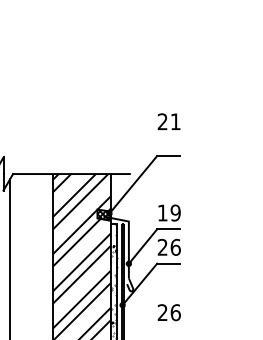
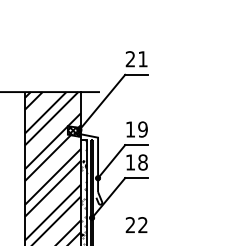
text: (168, 121) -> (136, 58), moved
text: (168, 246) -> (136, 161), 26 -> 18
text: (175, 312) -> (142, 224), 26 -> 22

